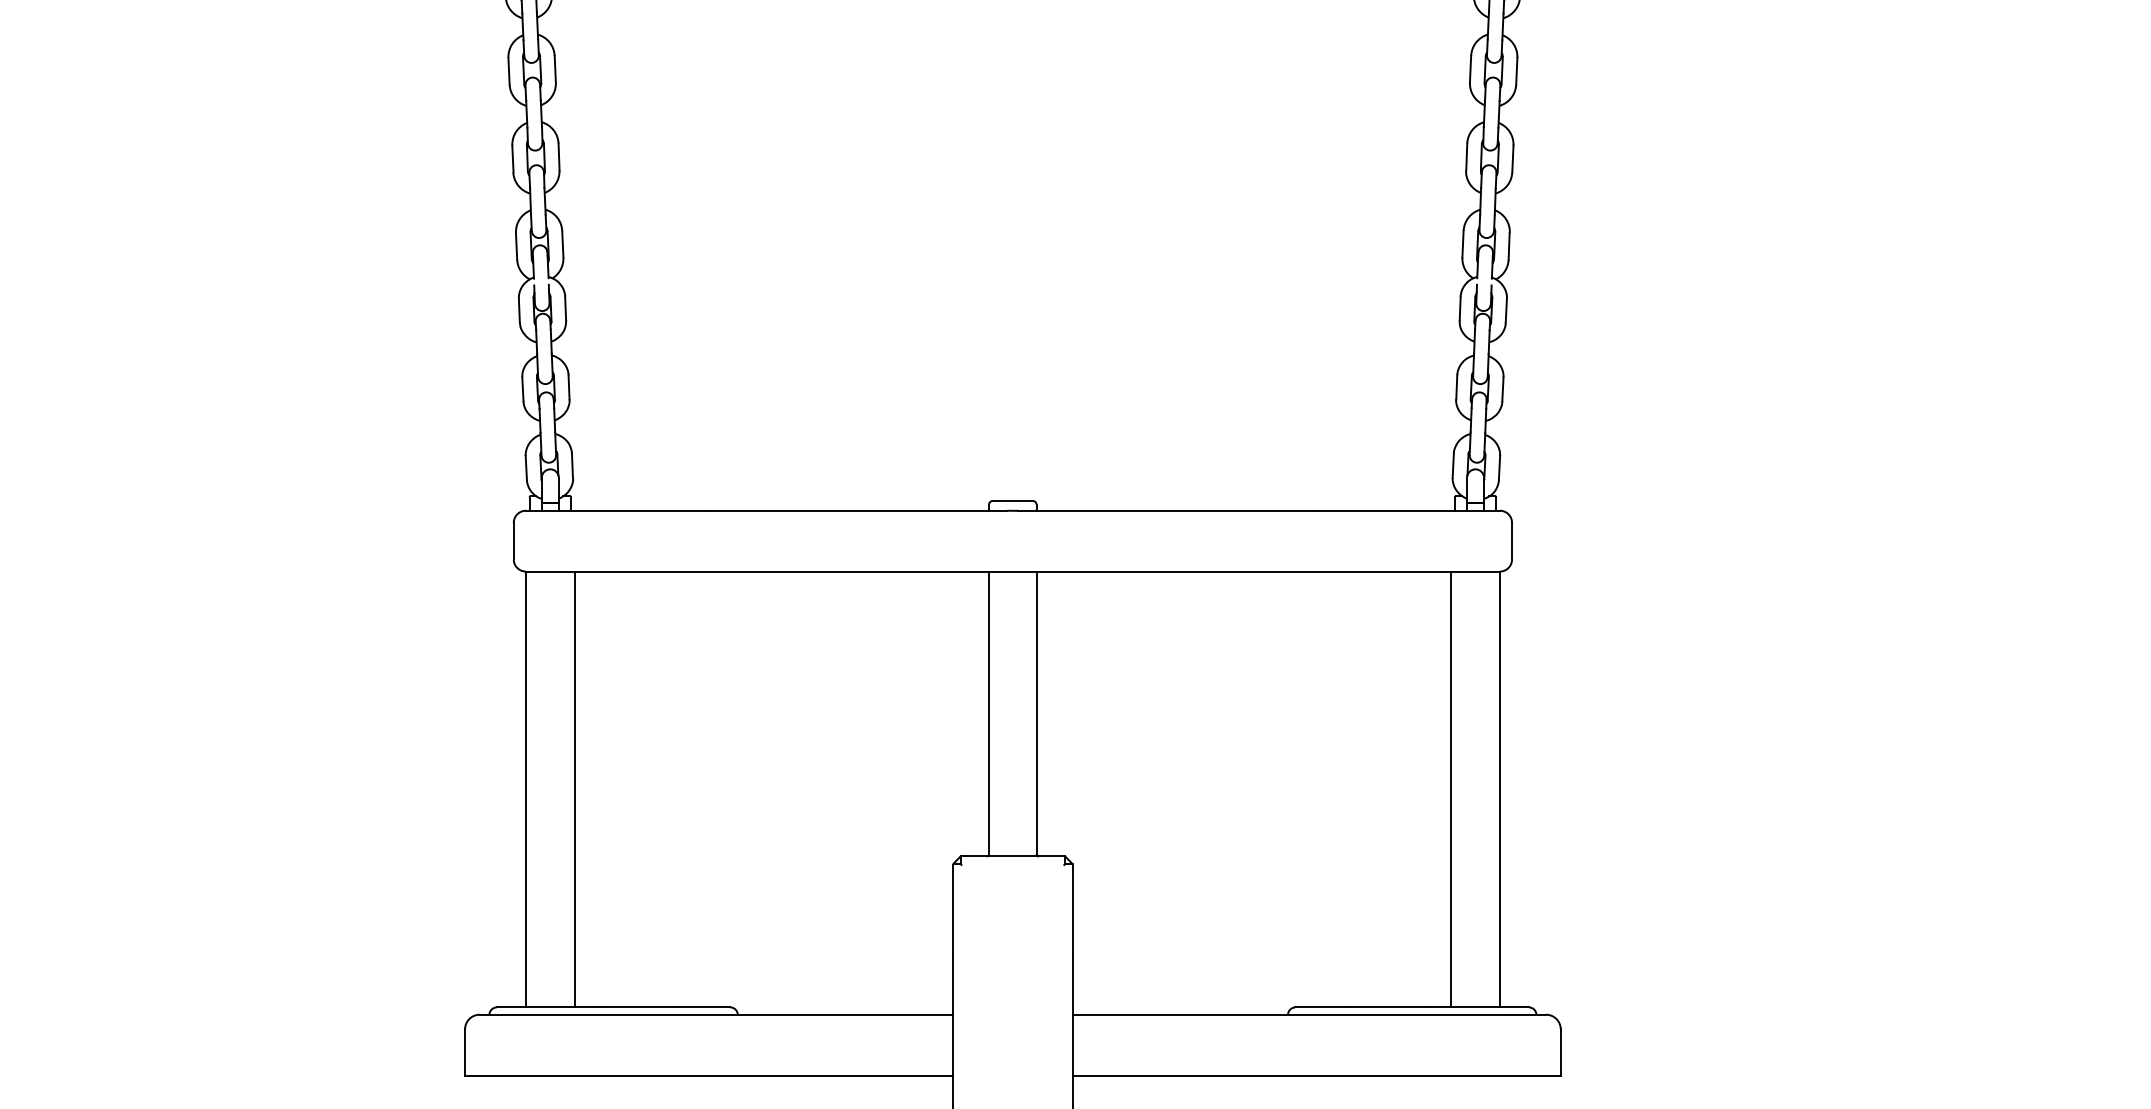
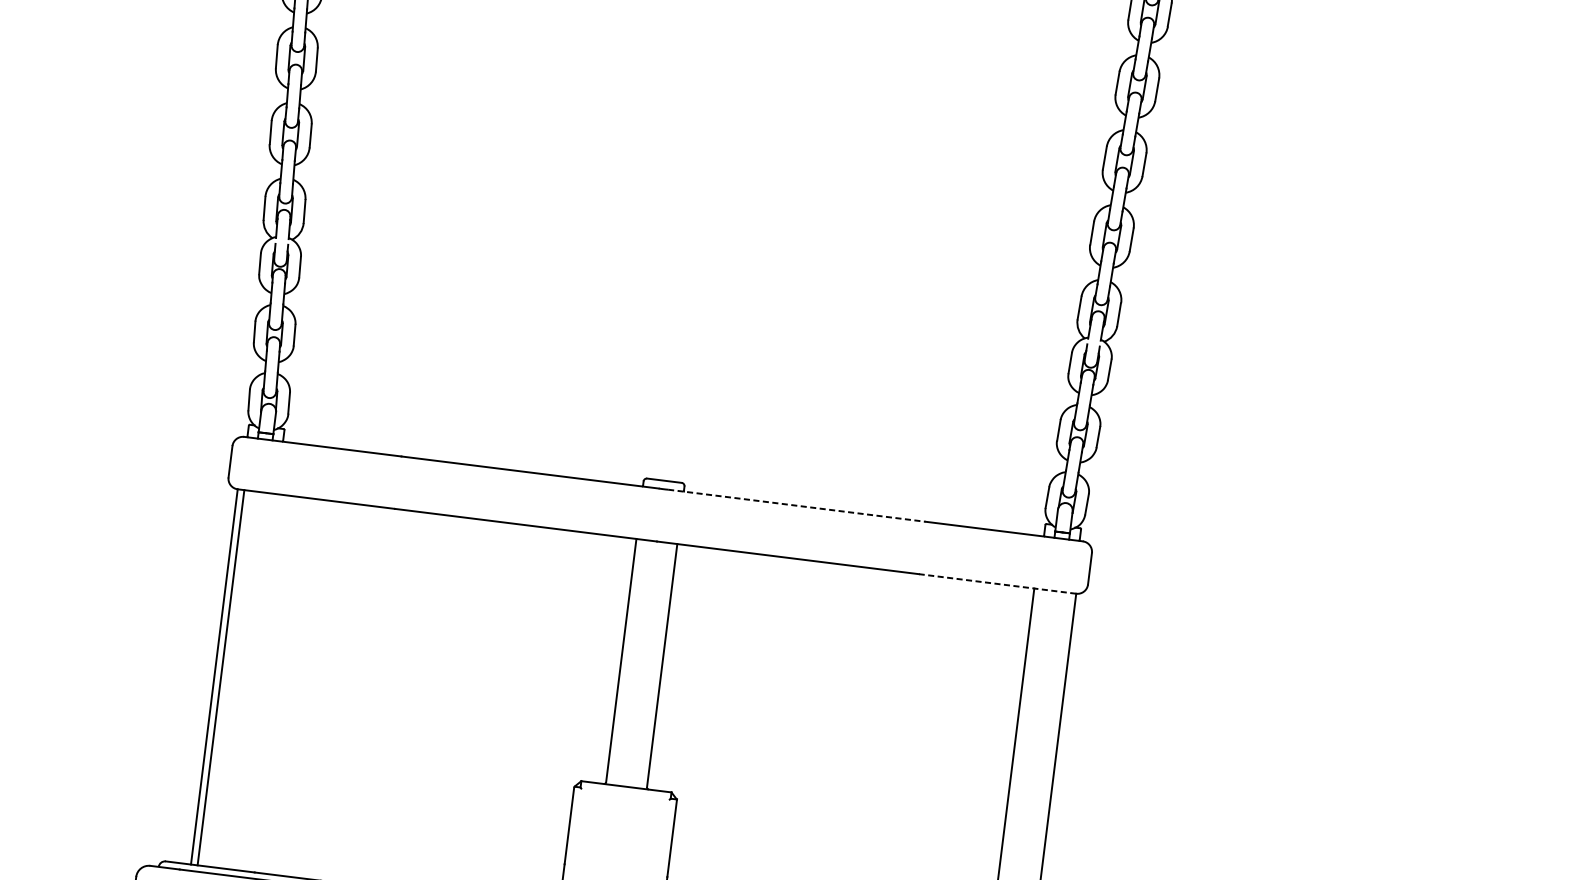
line: (1168, 510) -> (797, 505), solid -> dashed
line: (1408, 571) -> (997, 583), solid -> dashed
line: (574, 789) -> (220, 677), moved

